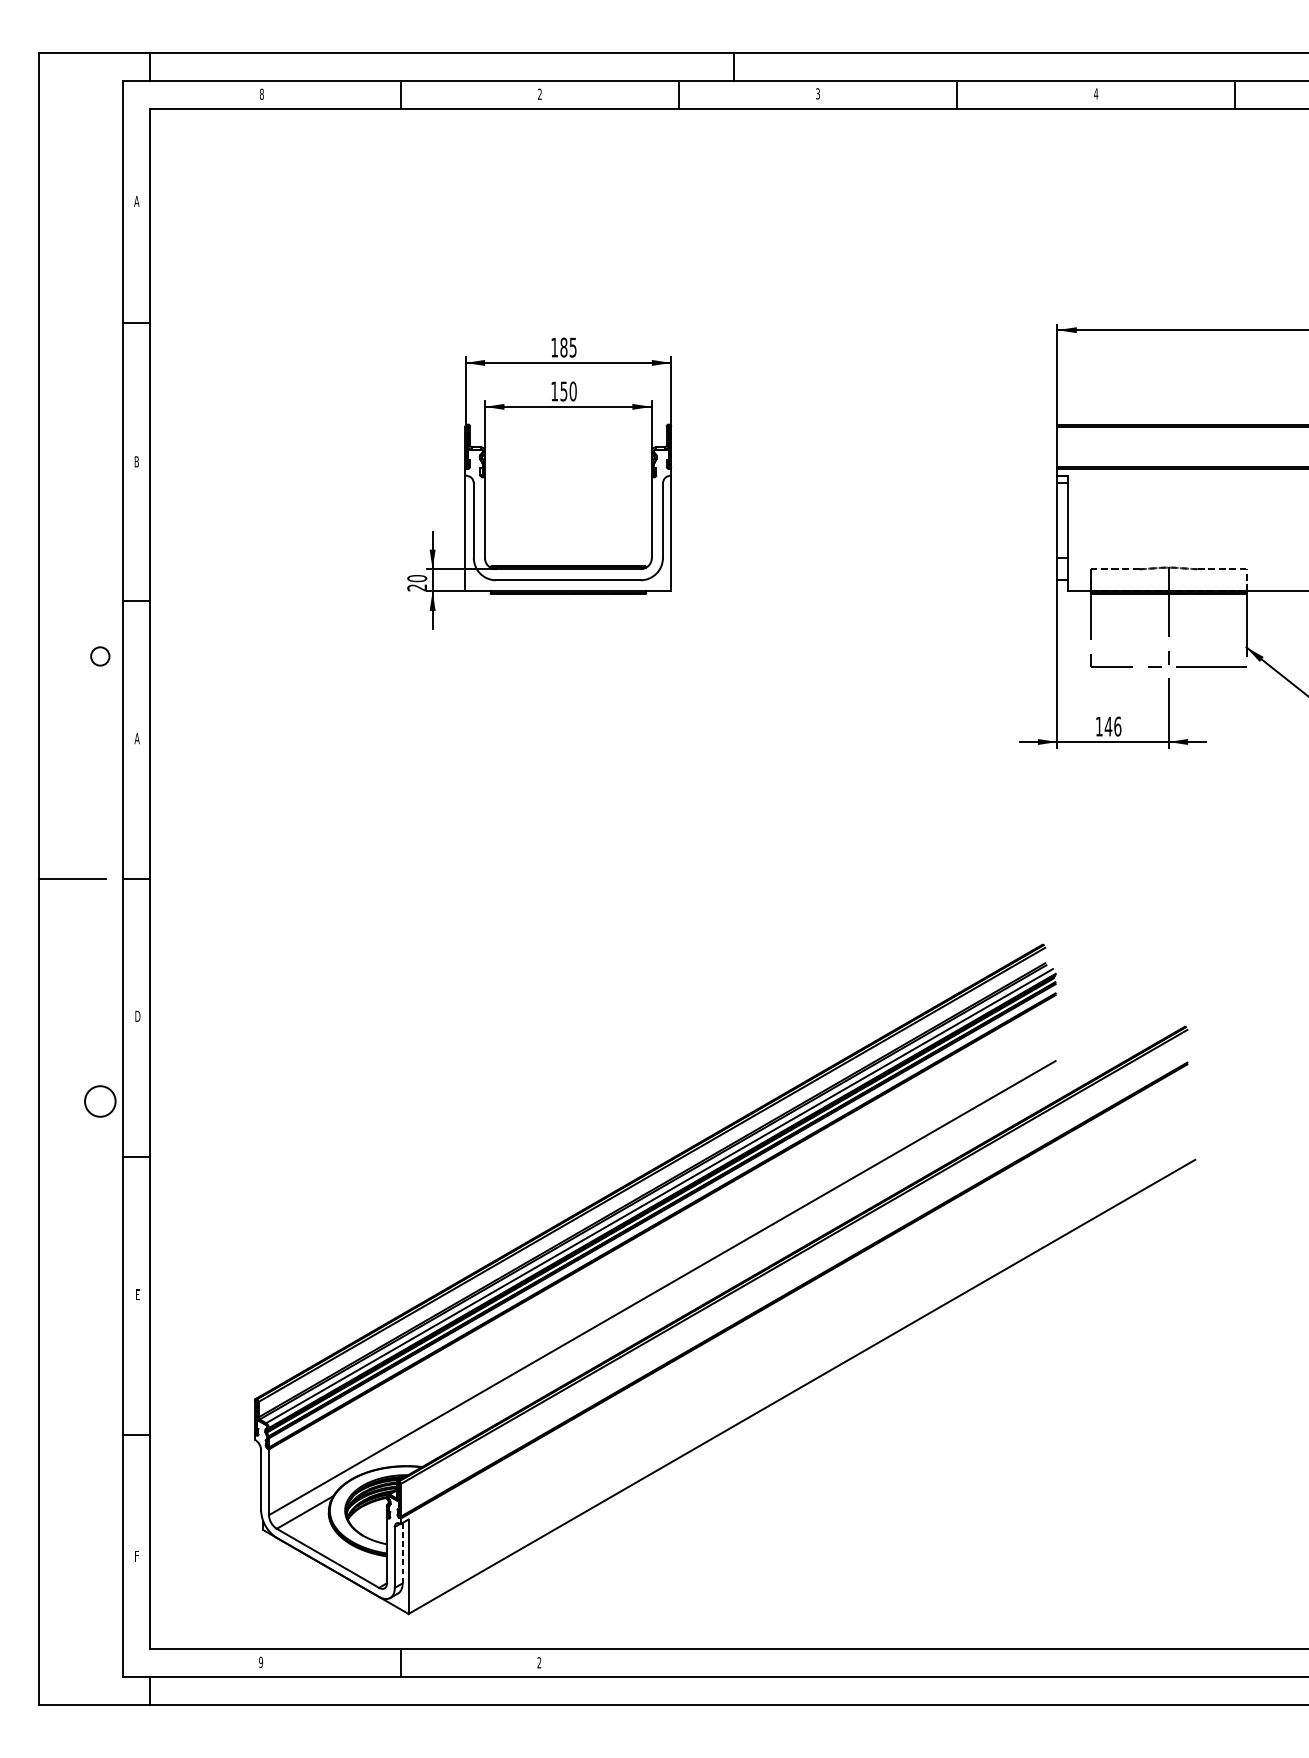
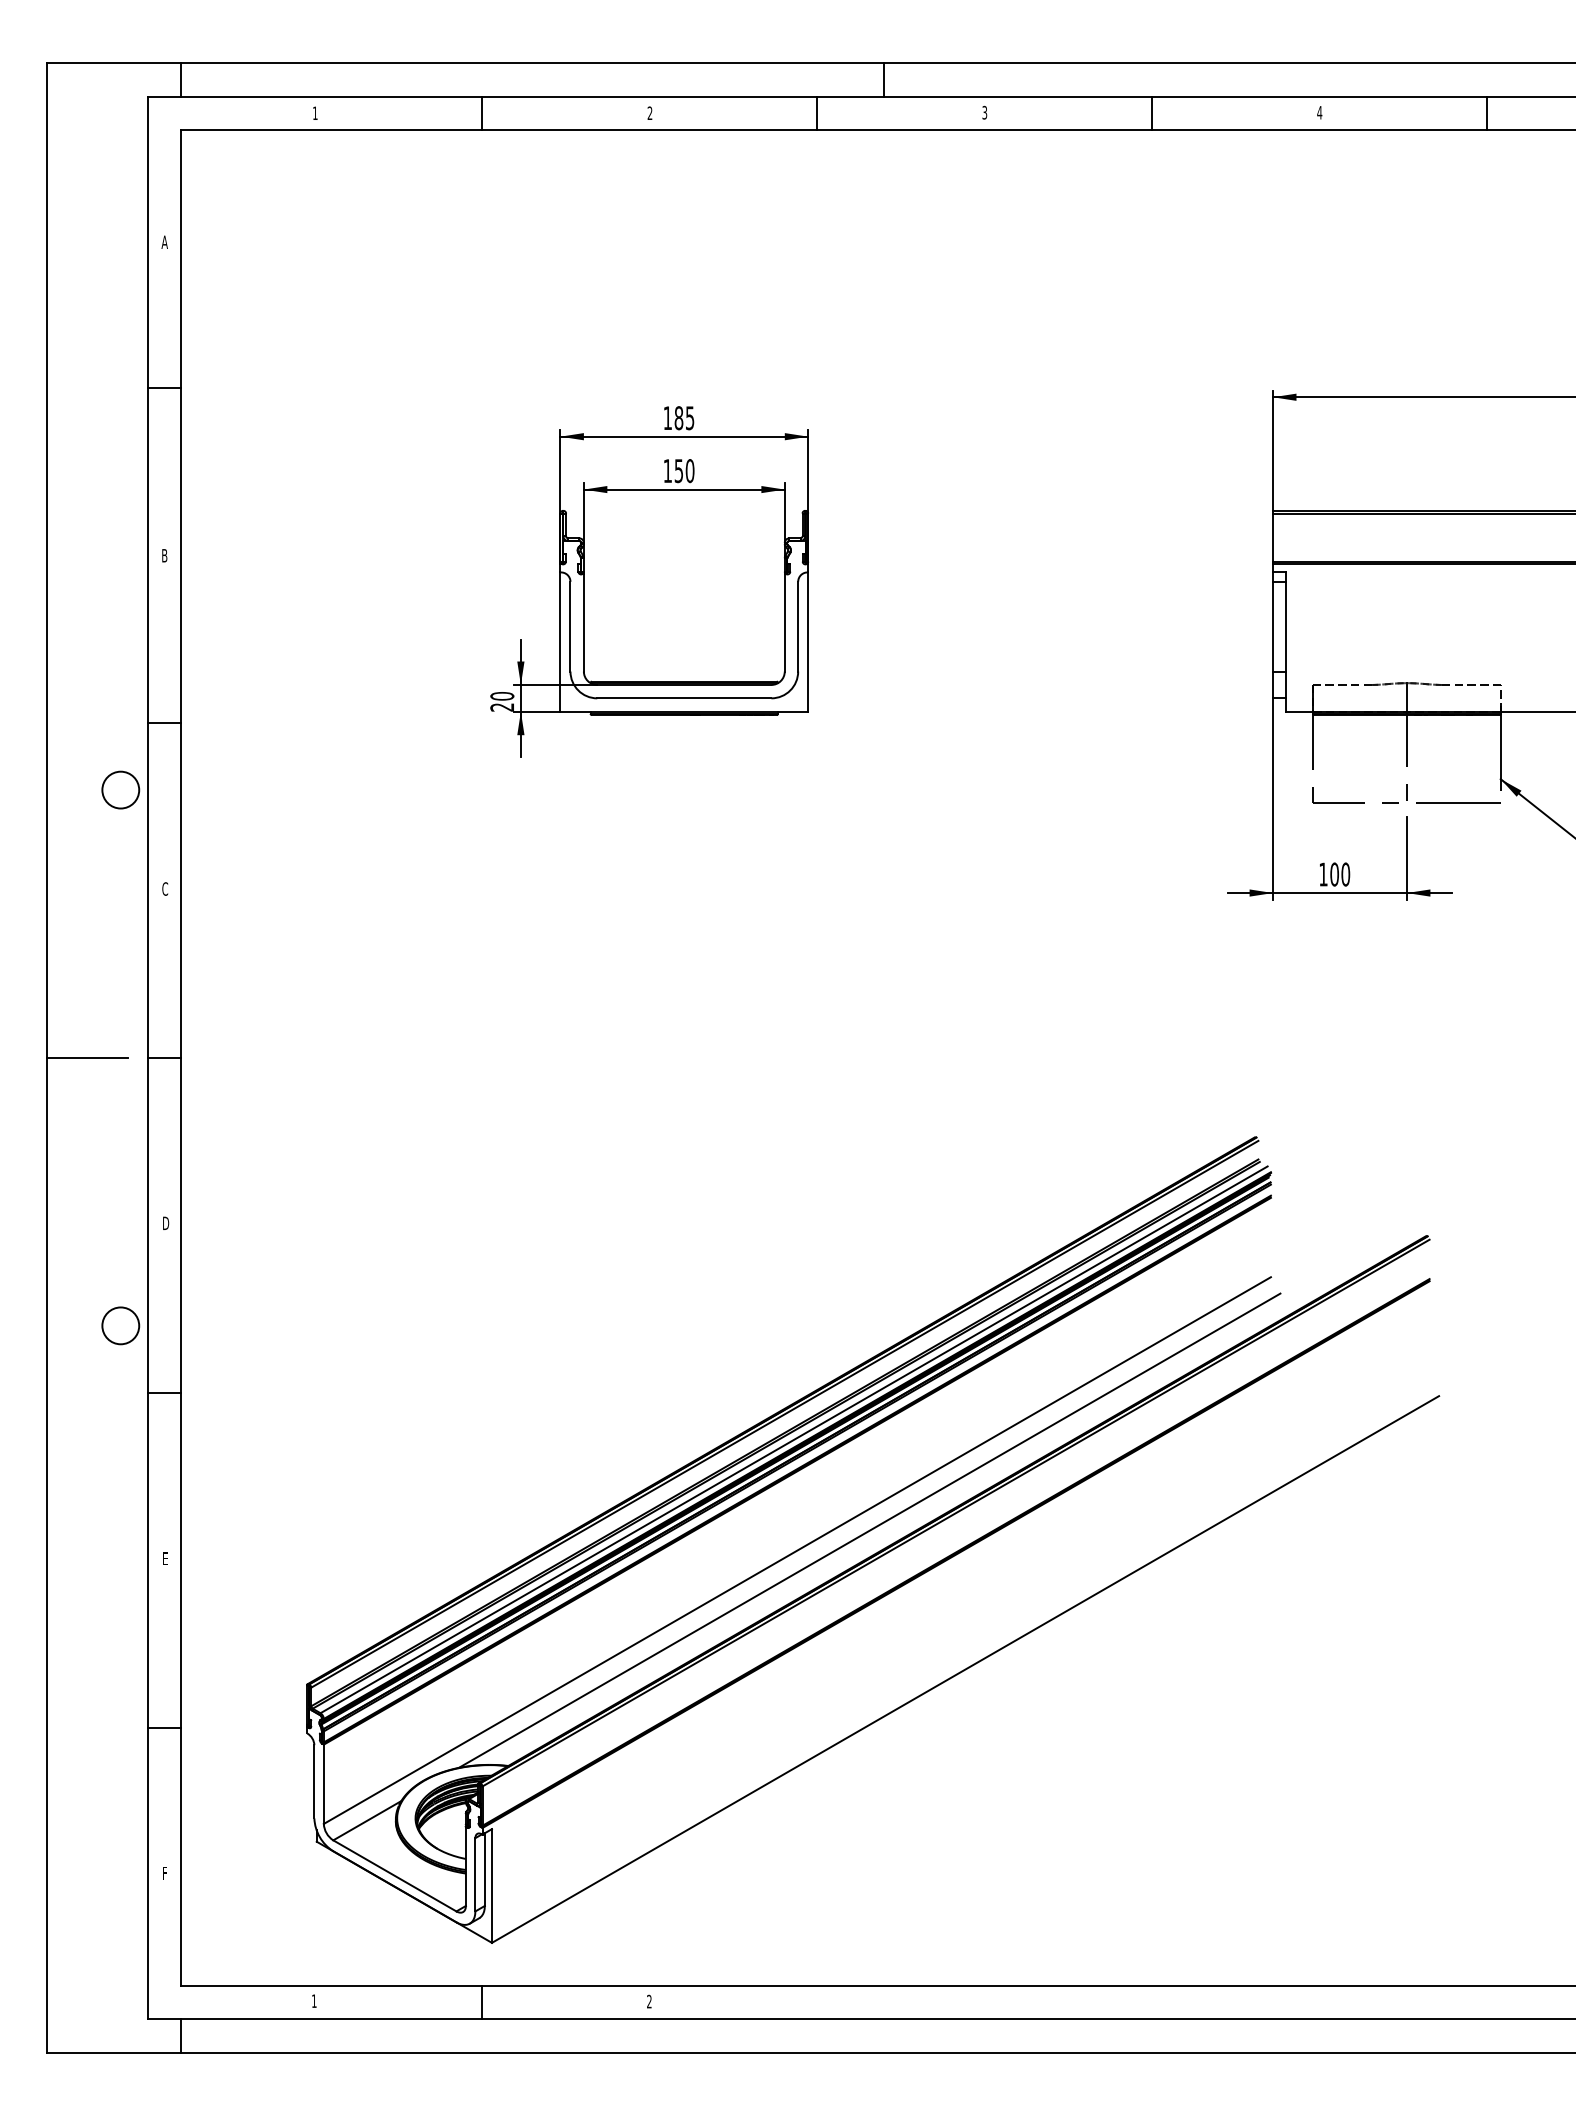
text: (261, 94) -> (314, 113), 8 -> 1
circle: (100, 655) -> (120, 789), size x1.67
text: (1113, 726) -> (1340, 874), 146 -> 100
text: (137, 738) -> (165, 888), A -> C
line: (722, 1271) -> (869, 1530), added
line: (402, 1553) -> (484, 1870), dashed -> solid
text: (260, 1662) -> (313, 2001), 9 -> 1

